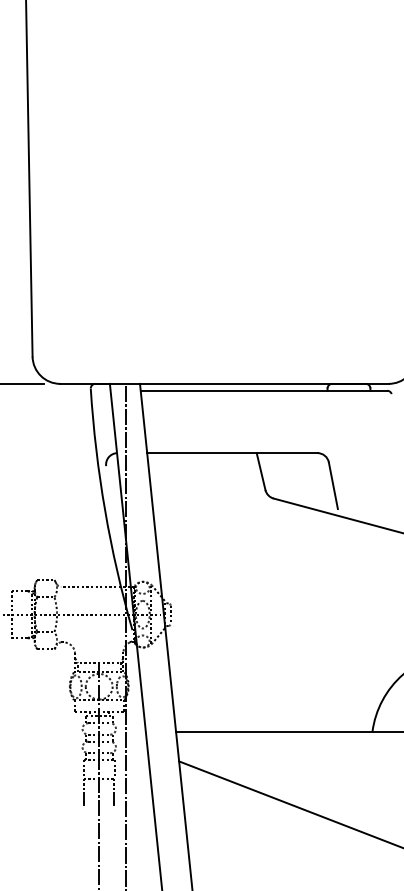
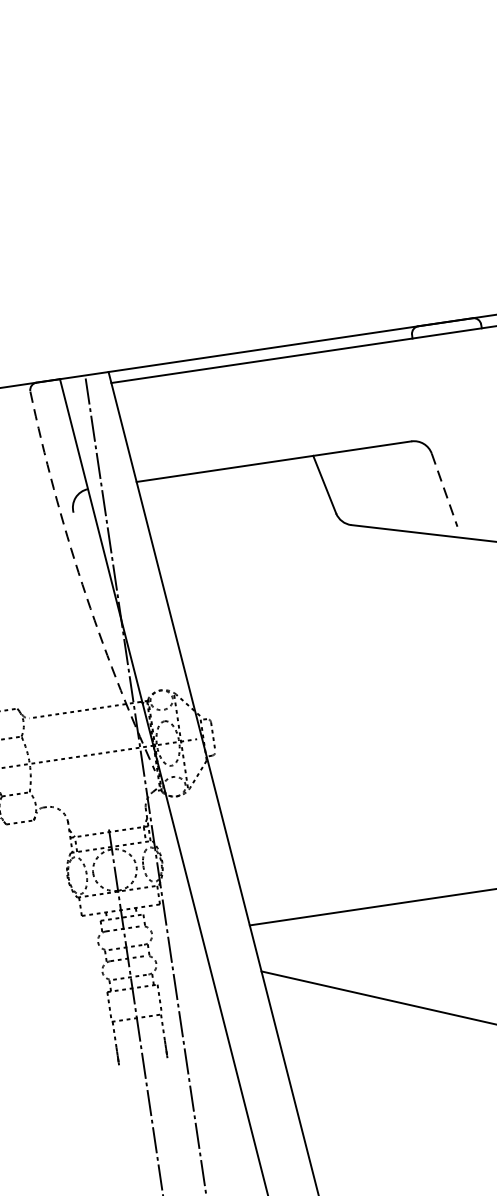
line: (333, 485) -> (444, 489), solid -> dashed
arc: (105, 510) -> (83, 584), solid -> dashed

